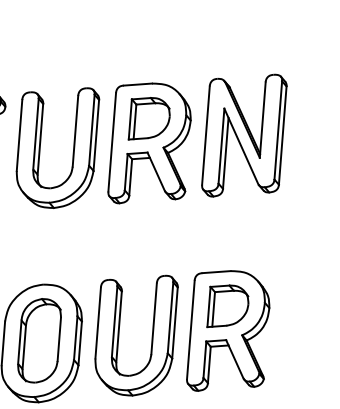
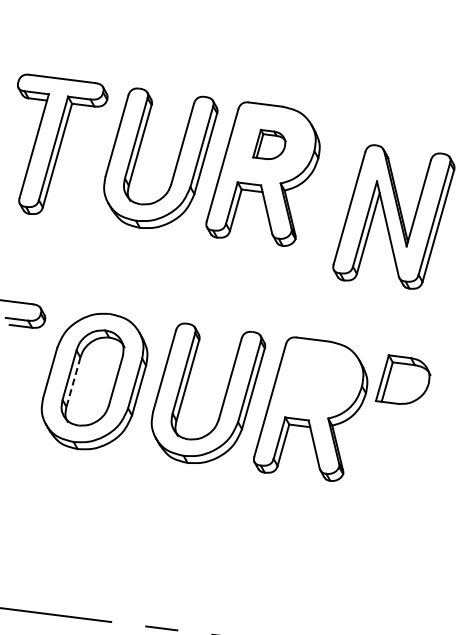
part: (147, 117) -> (269, 144), size x0.6
part: (243, 135) -> (393, 216), moved
part: (226, 304) -> (403, 379), moved
line: (24, 347) -> (73, 382), solid -> dashed

